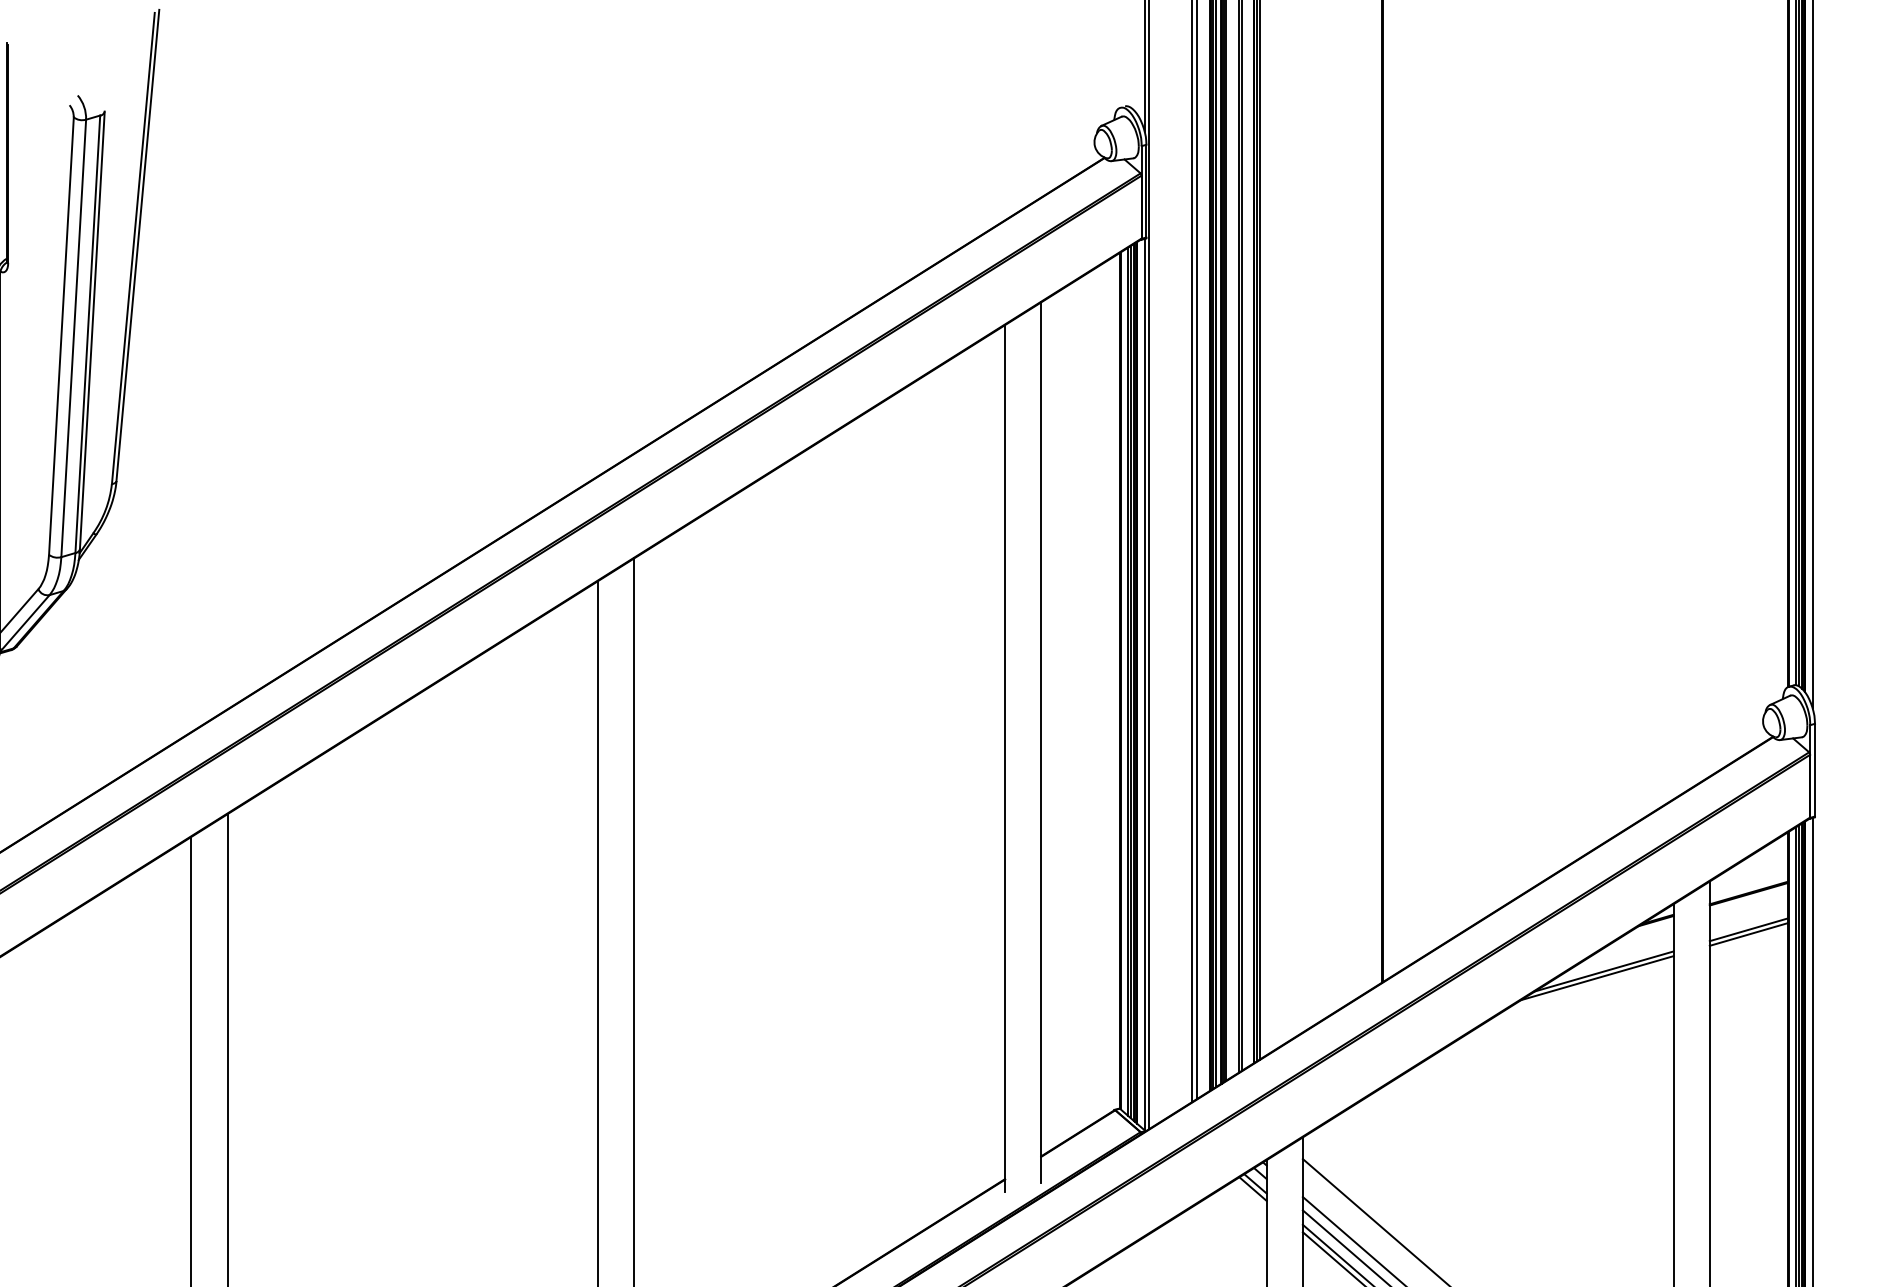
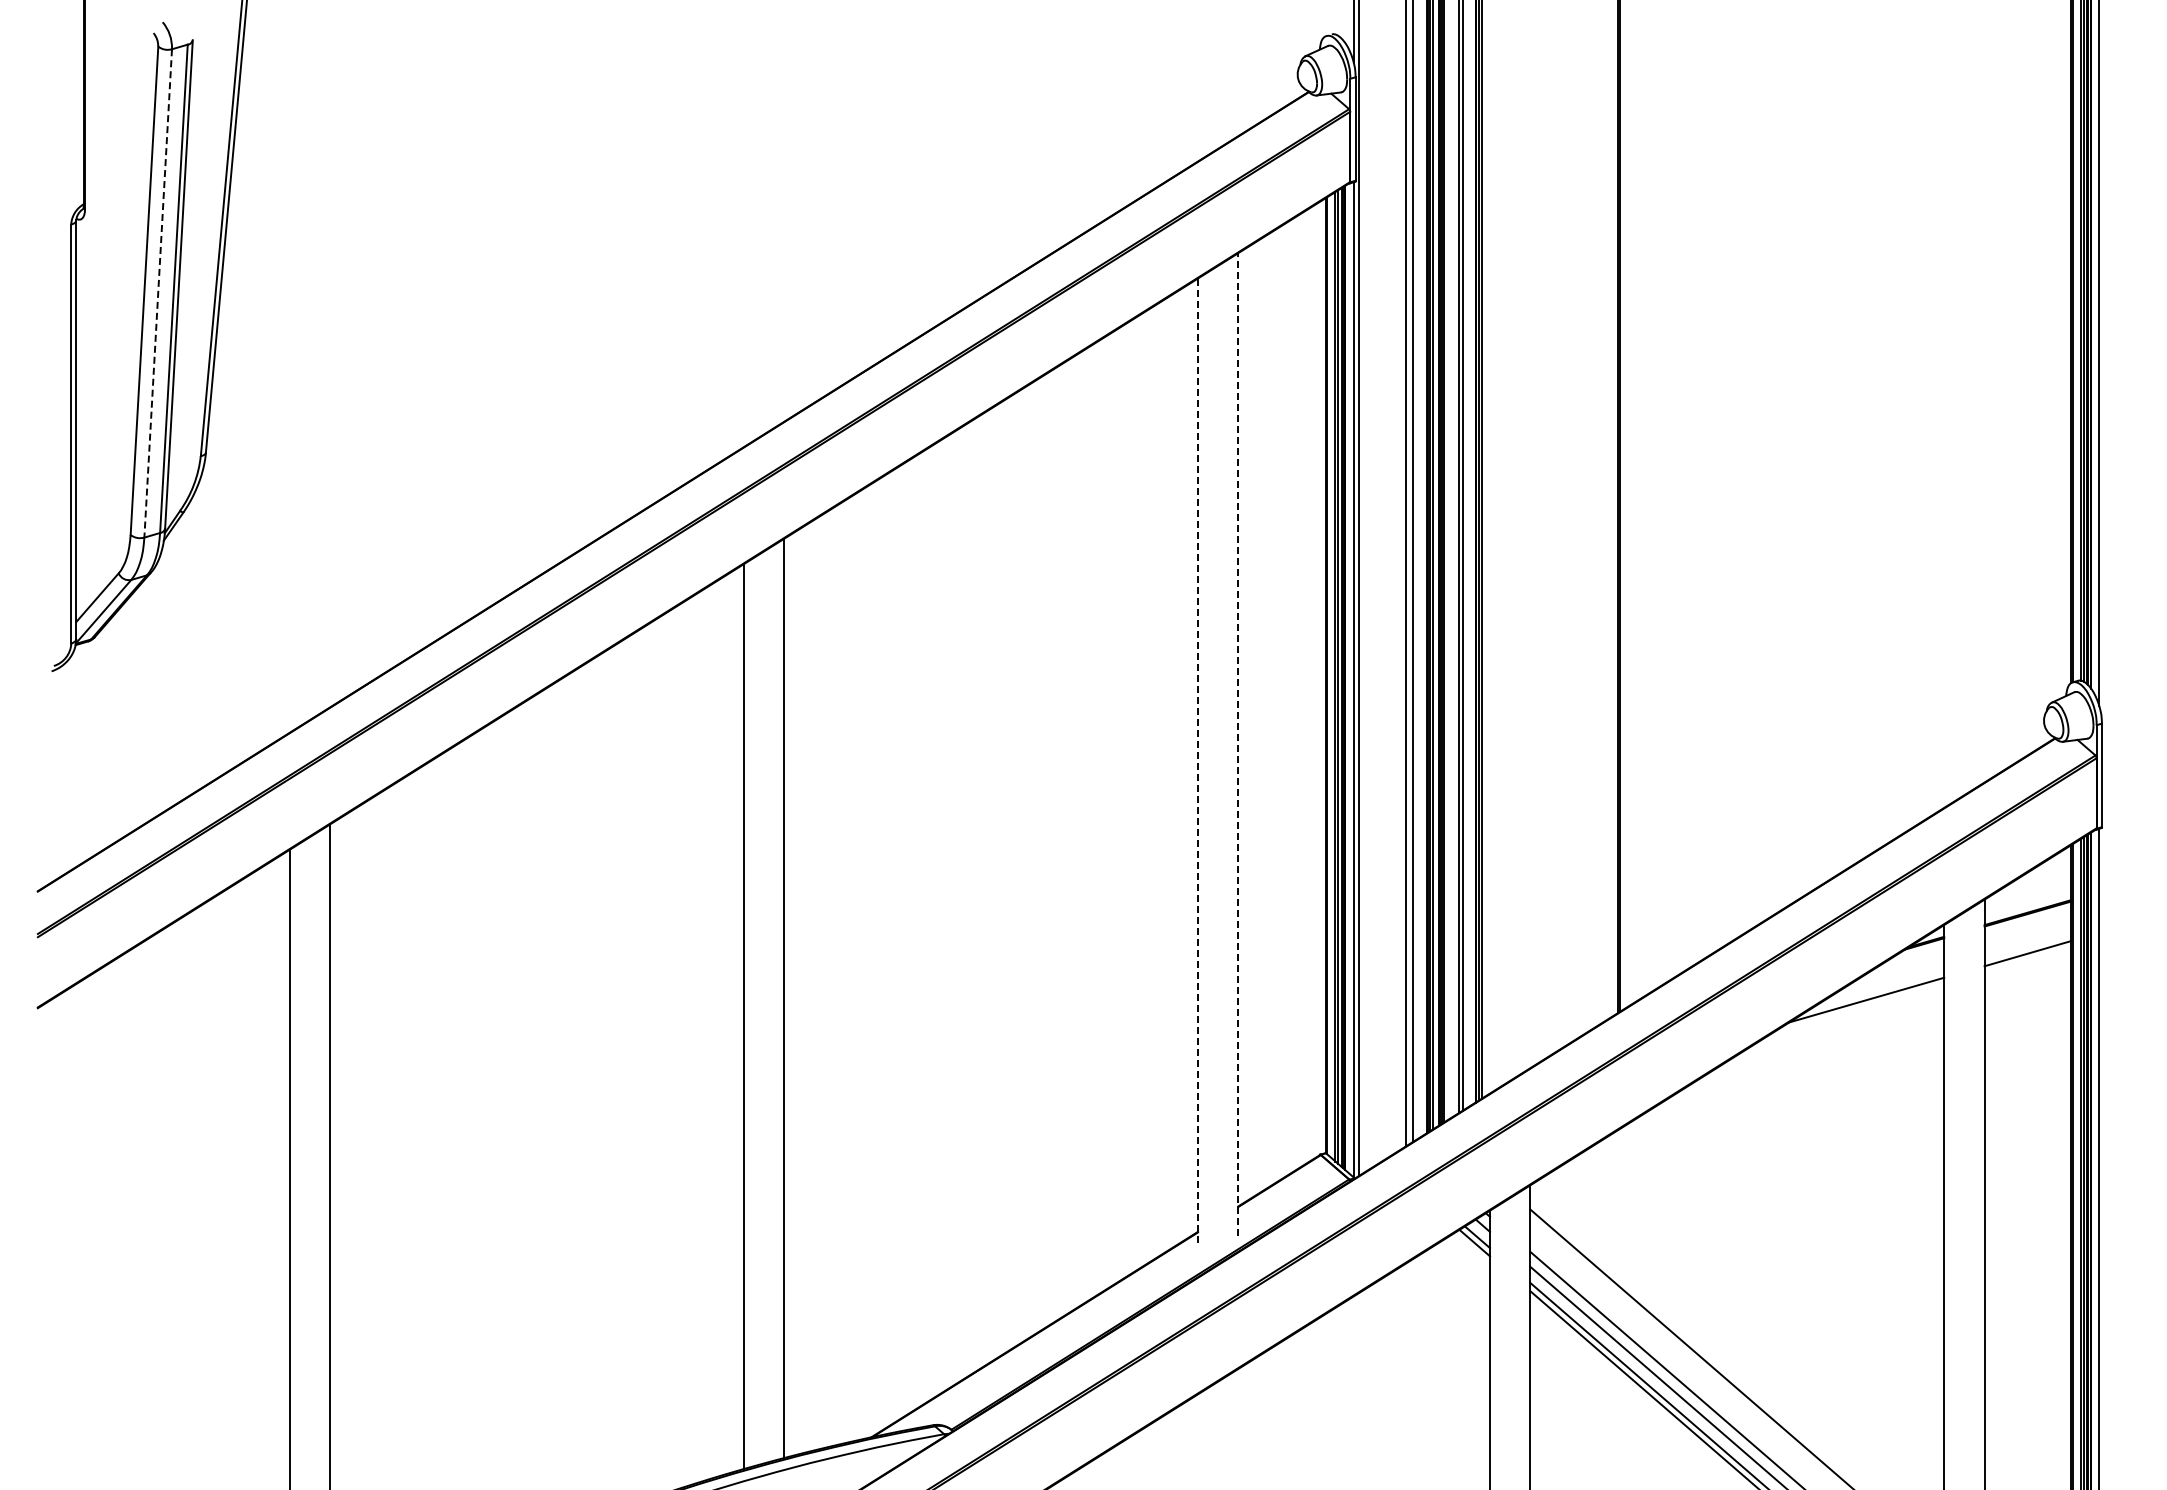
line: (73, 338) -> (158, 293), solid -> dashed
line: (1041, 741) -> (1238, 743), solid -> dashed
line: (1004, 758) -> (1197, 762), solid -> dashed
line: (1748, 934) -> (2027, 958), removed
line: (1596, 978) -> (1858, 1007), removed

